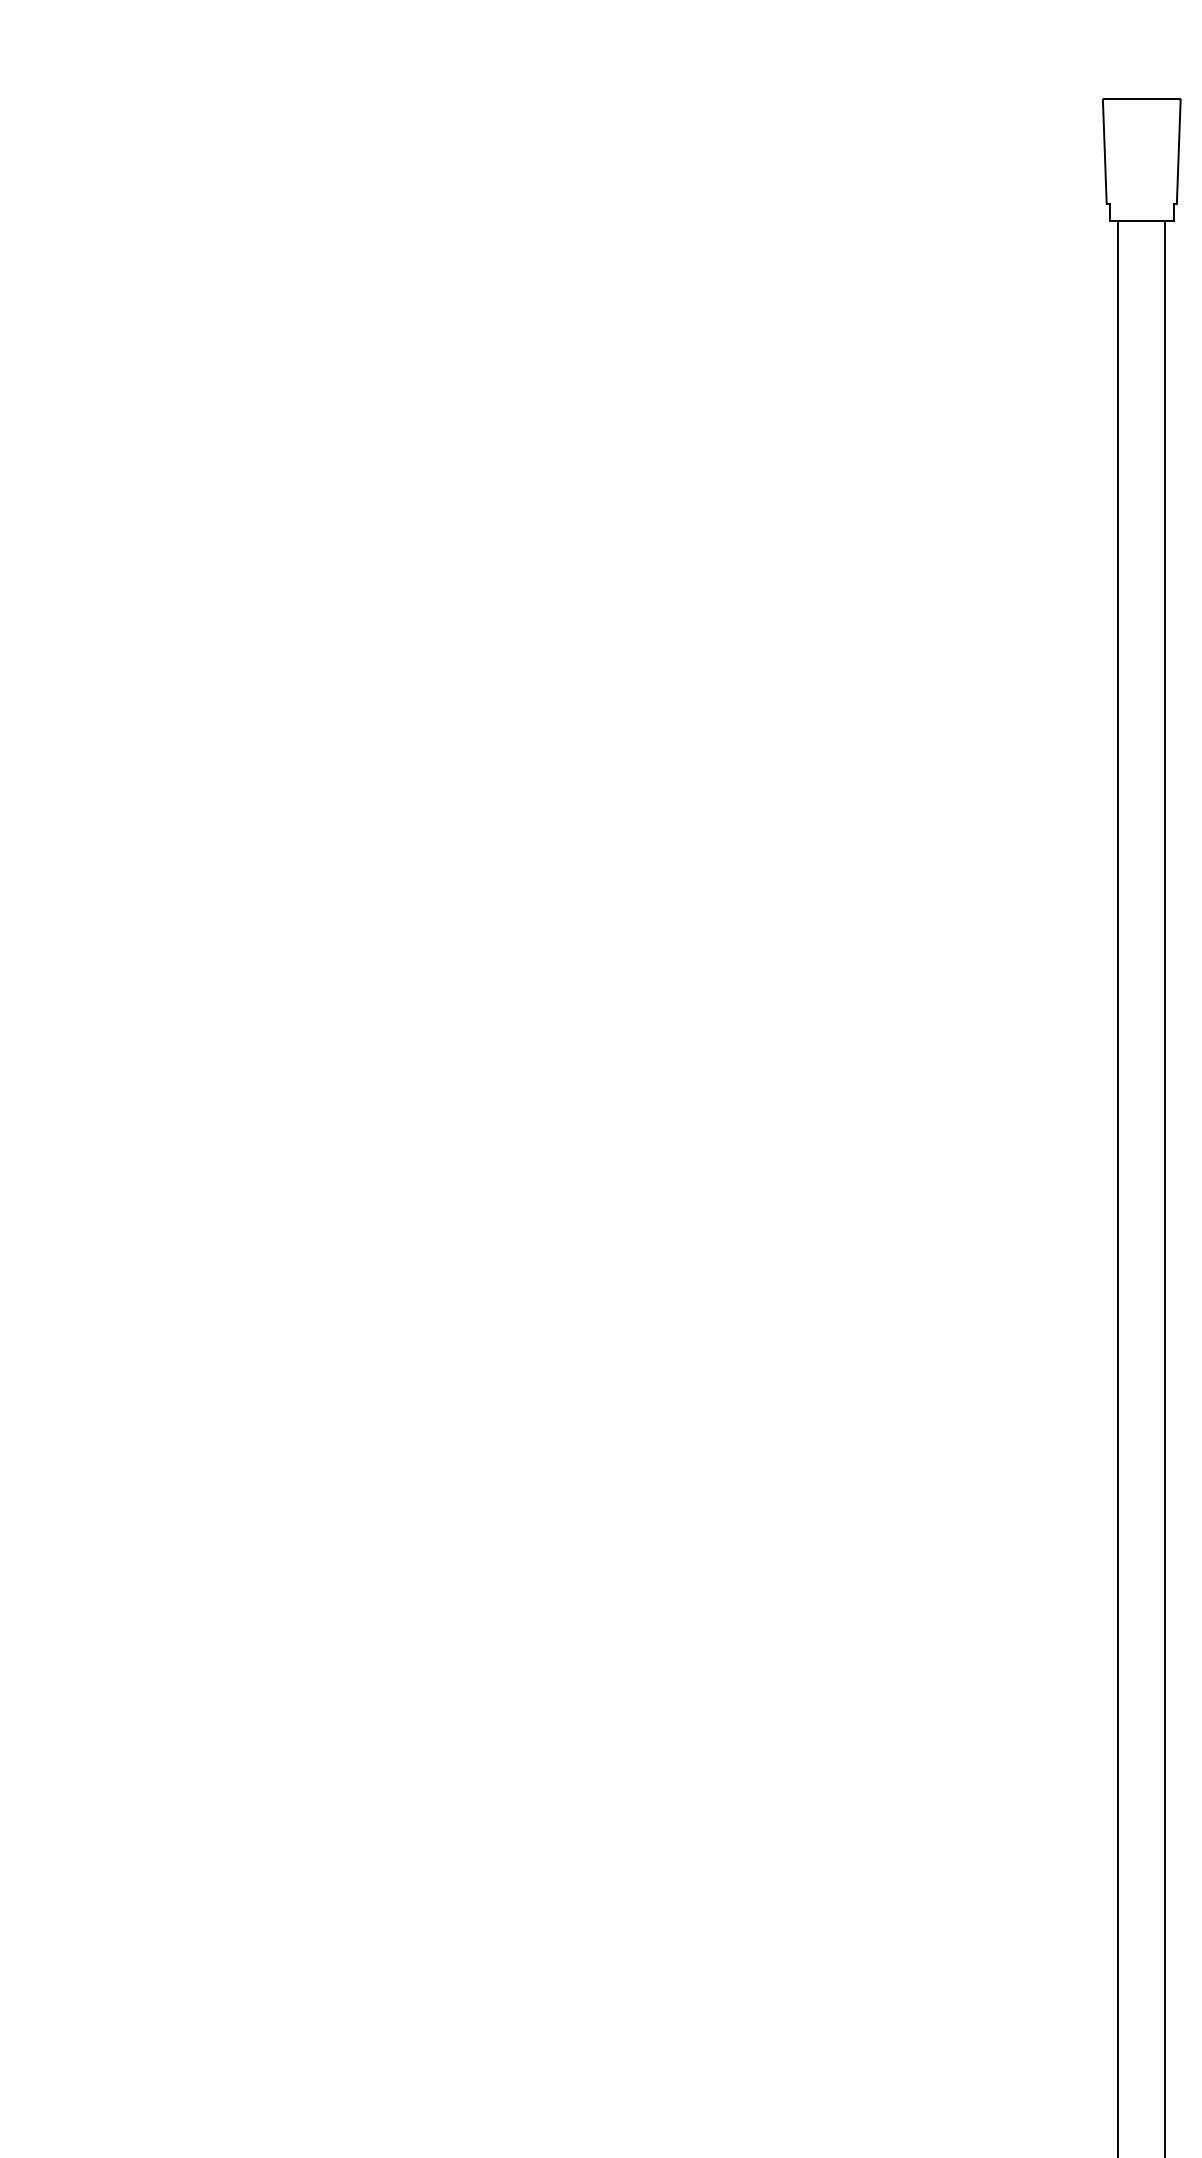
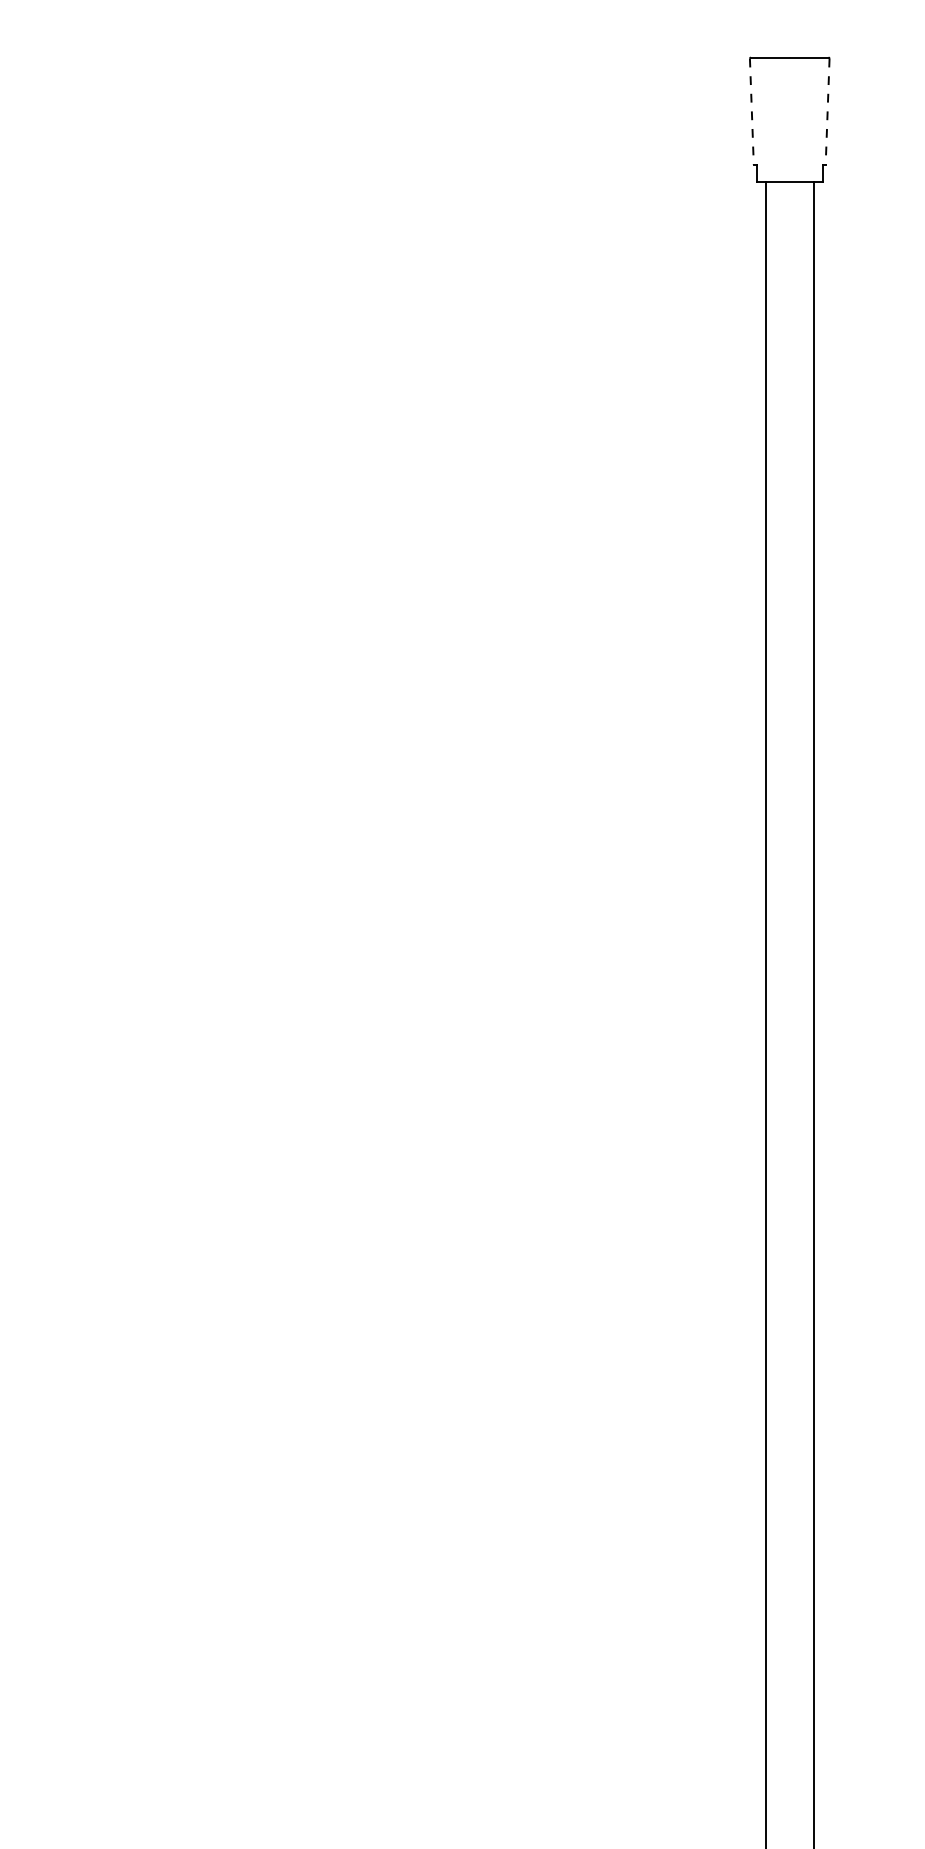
line: (1104, 152) -> (751, 112), solid -> dashed
line: (1178, 152) -> (827, 112), solid -> dashed

